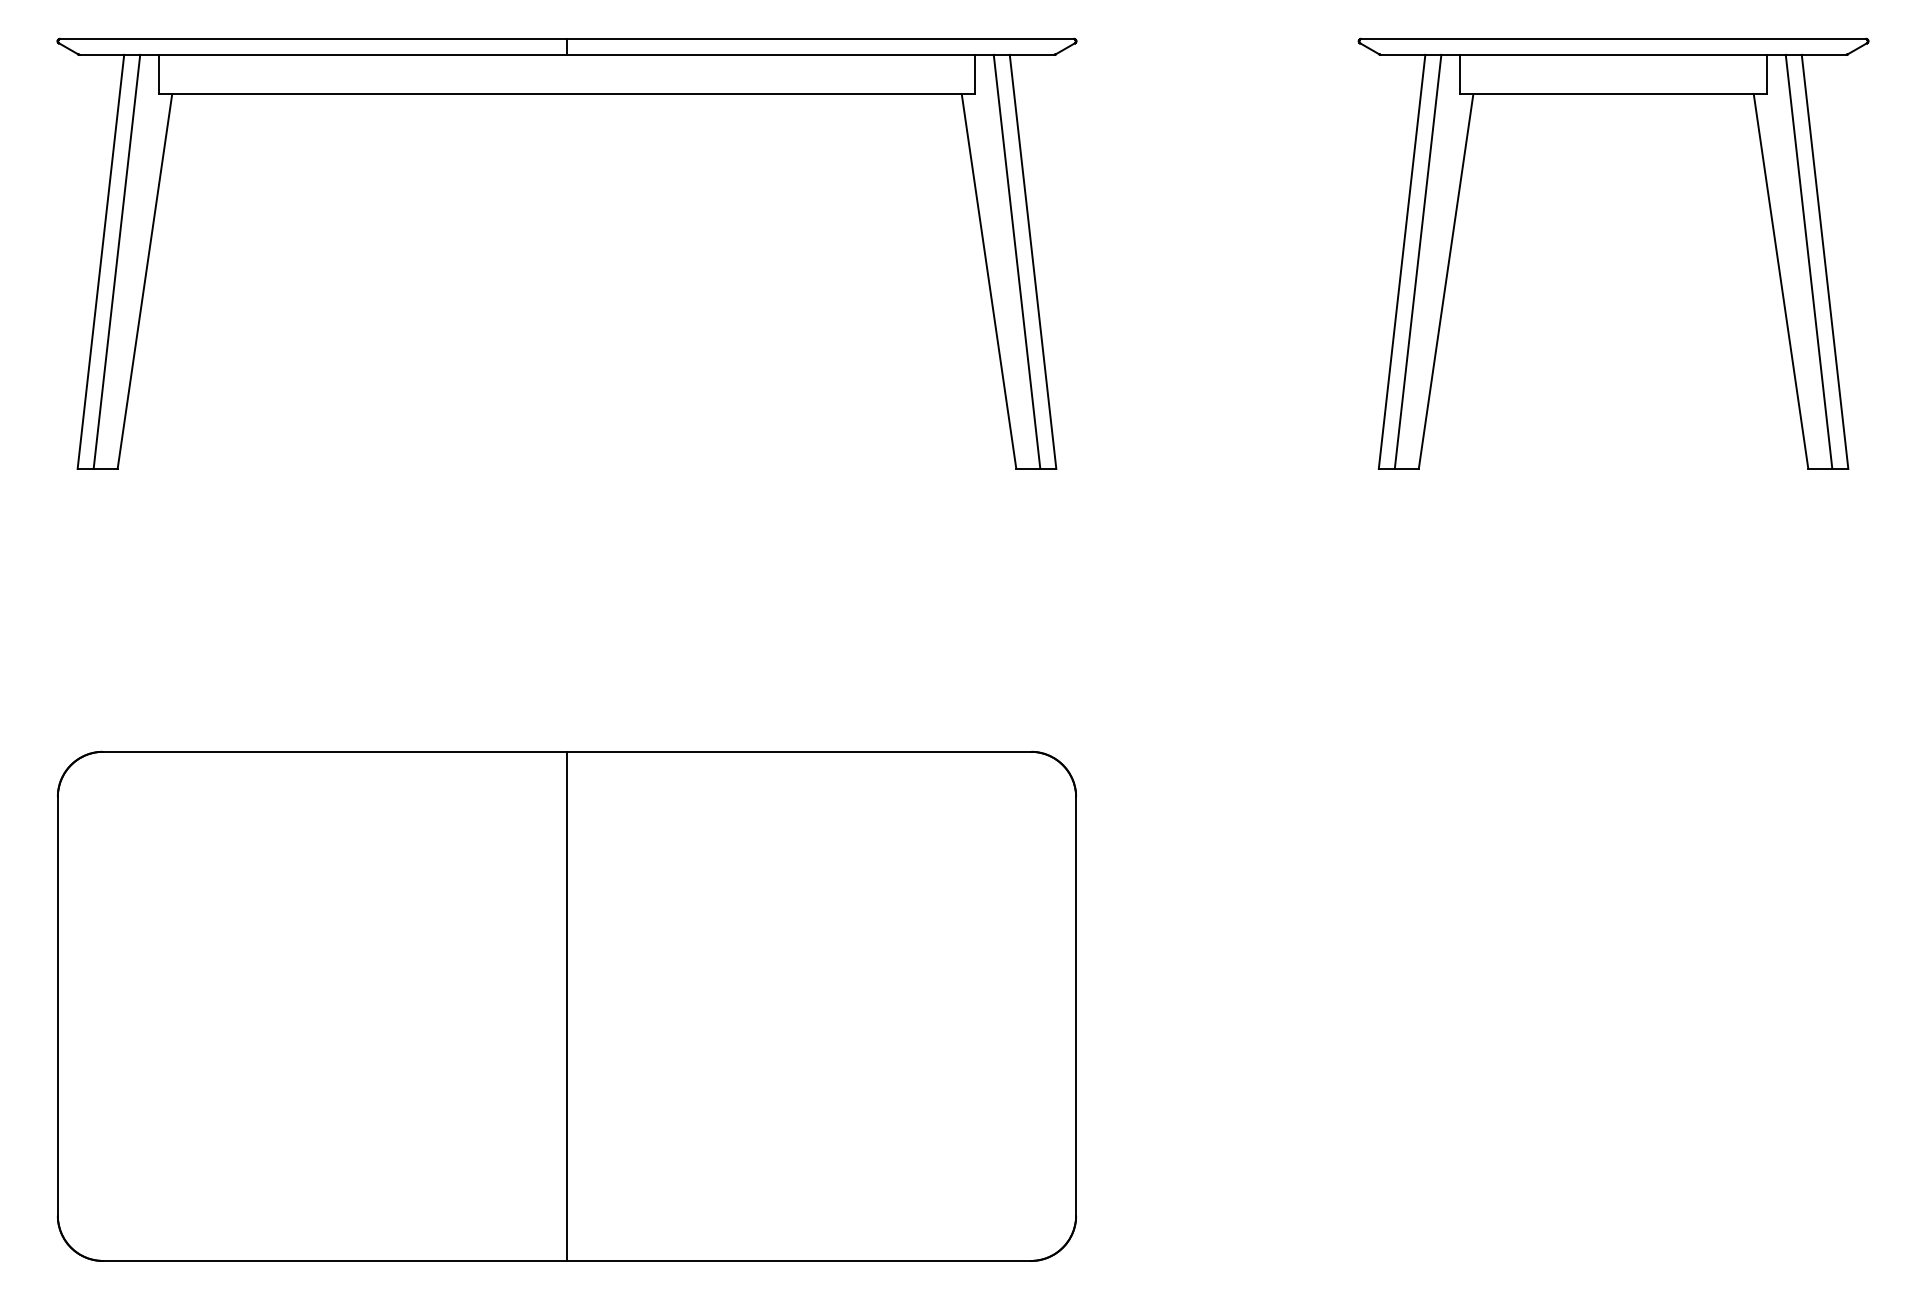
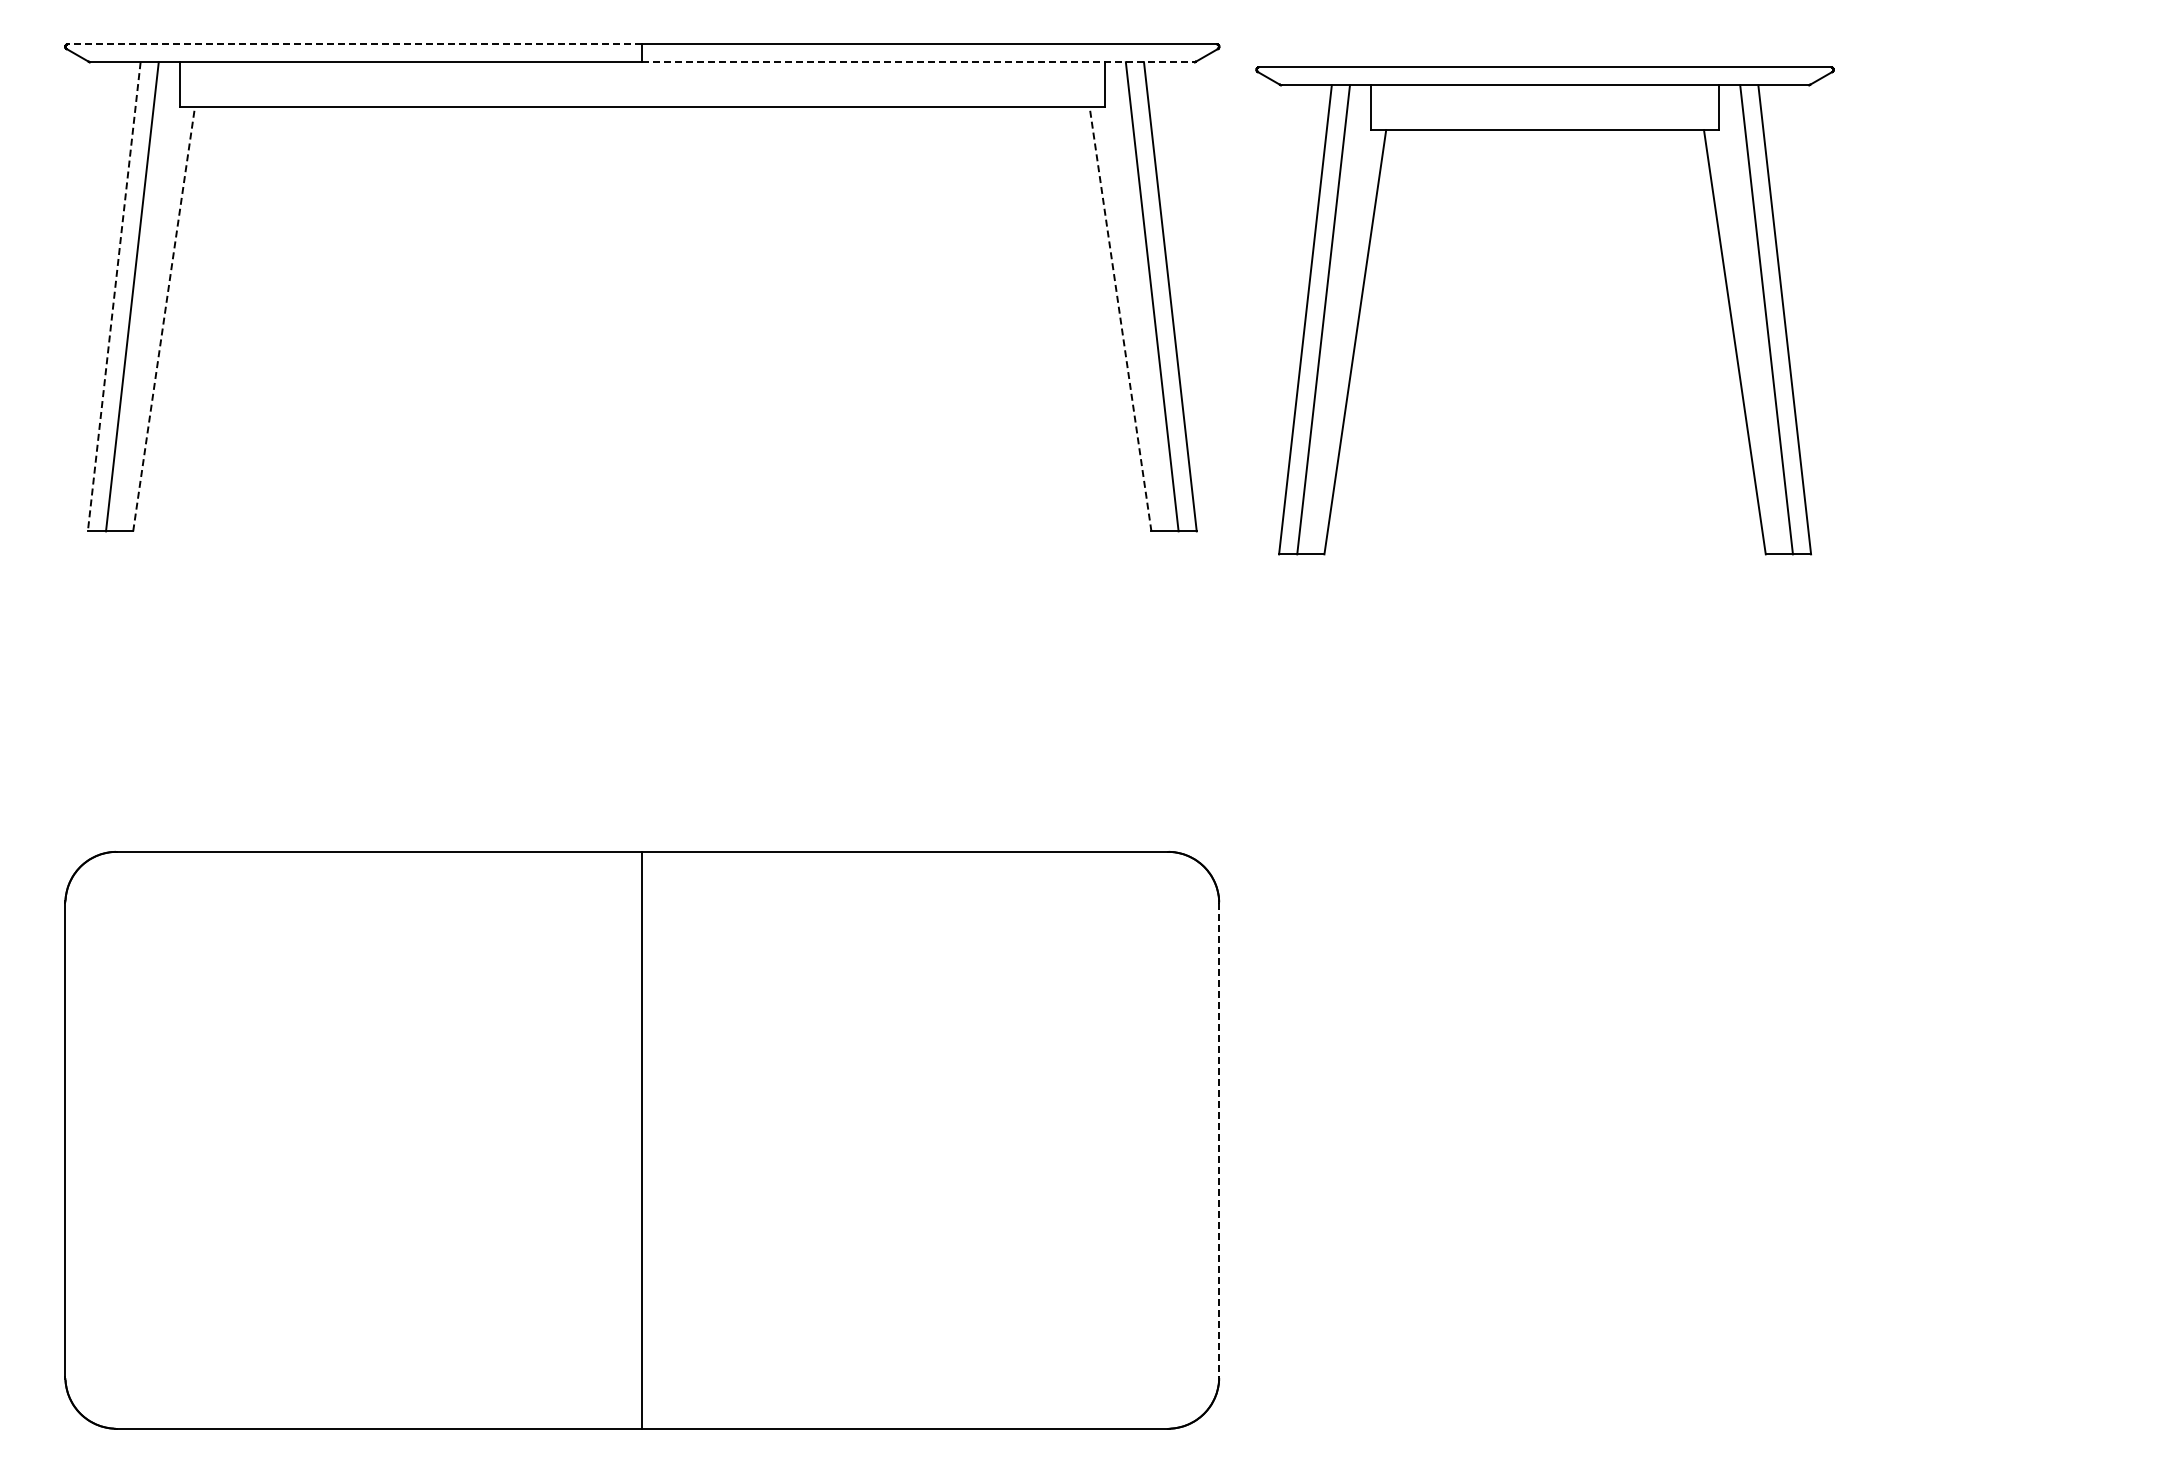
line: (312, 39) -> (354, 44), solid -> dashed
line: (810, 55) -> (918, 62), solid -> dashed
part: (1613, 94) -> (1544, 130), moved
line: (101, 262) -> (114, 297), solid -> dashed
line: (145, 281) -> (164, 318), solid -> dashed
line: (989, 281) -> (1120, 318), solid -> dashed
line: (1076, 1006) -> (1219, 1140), solid -> dashed

